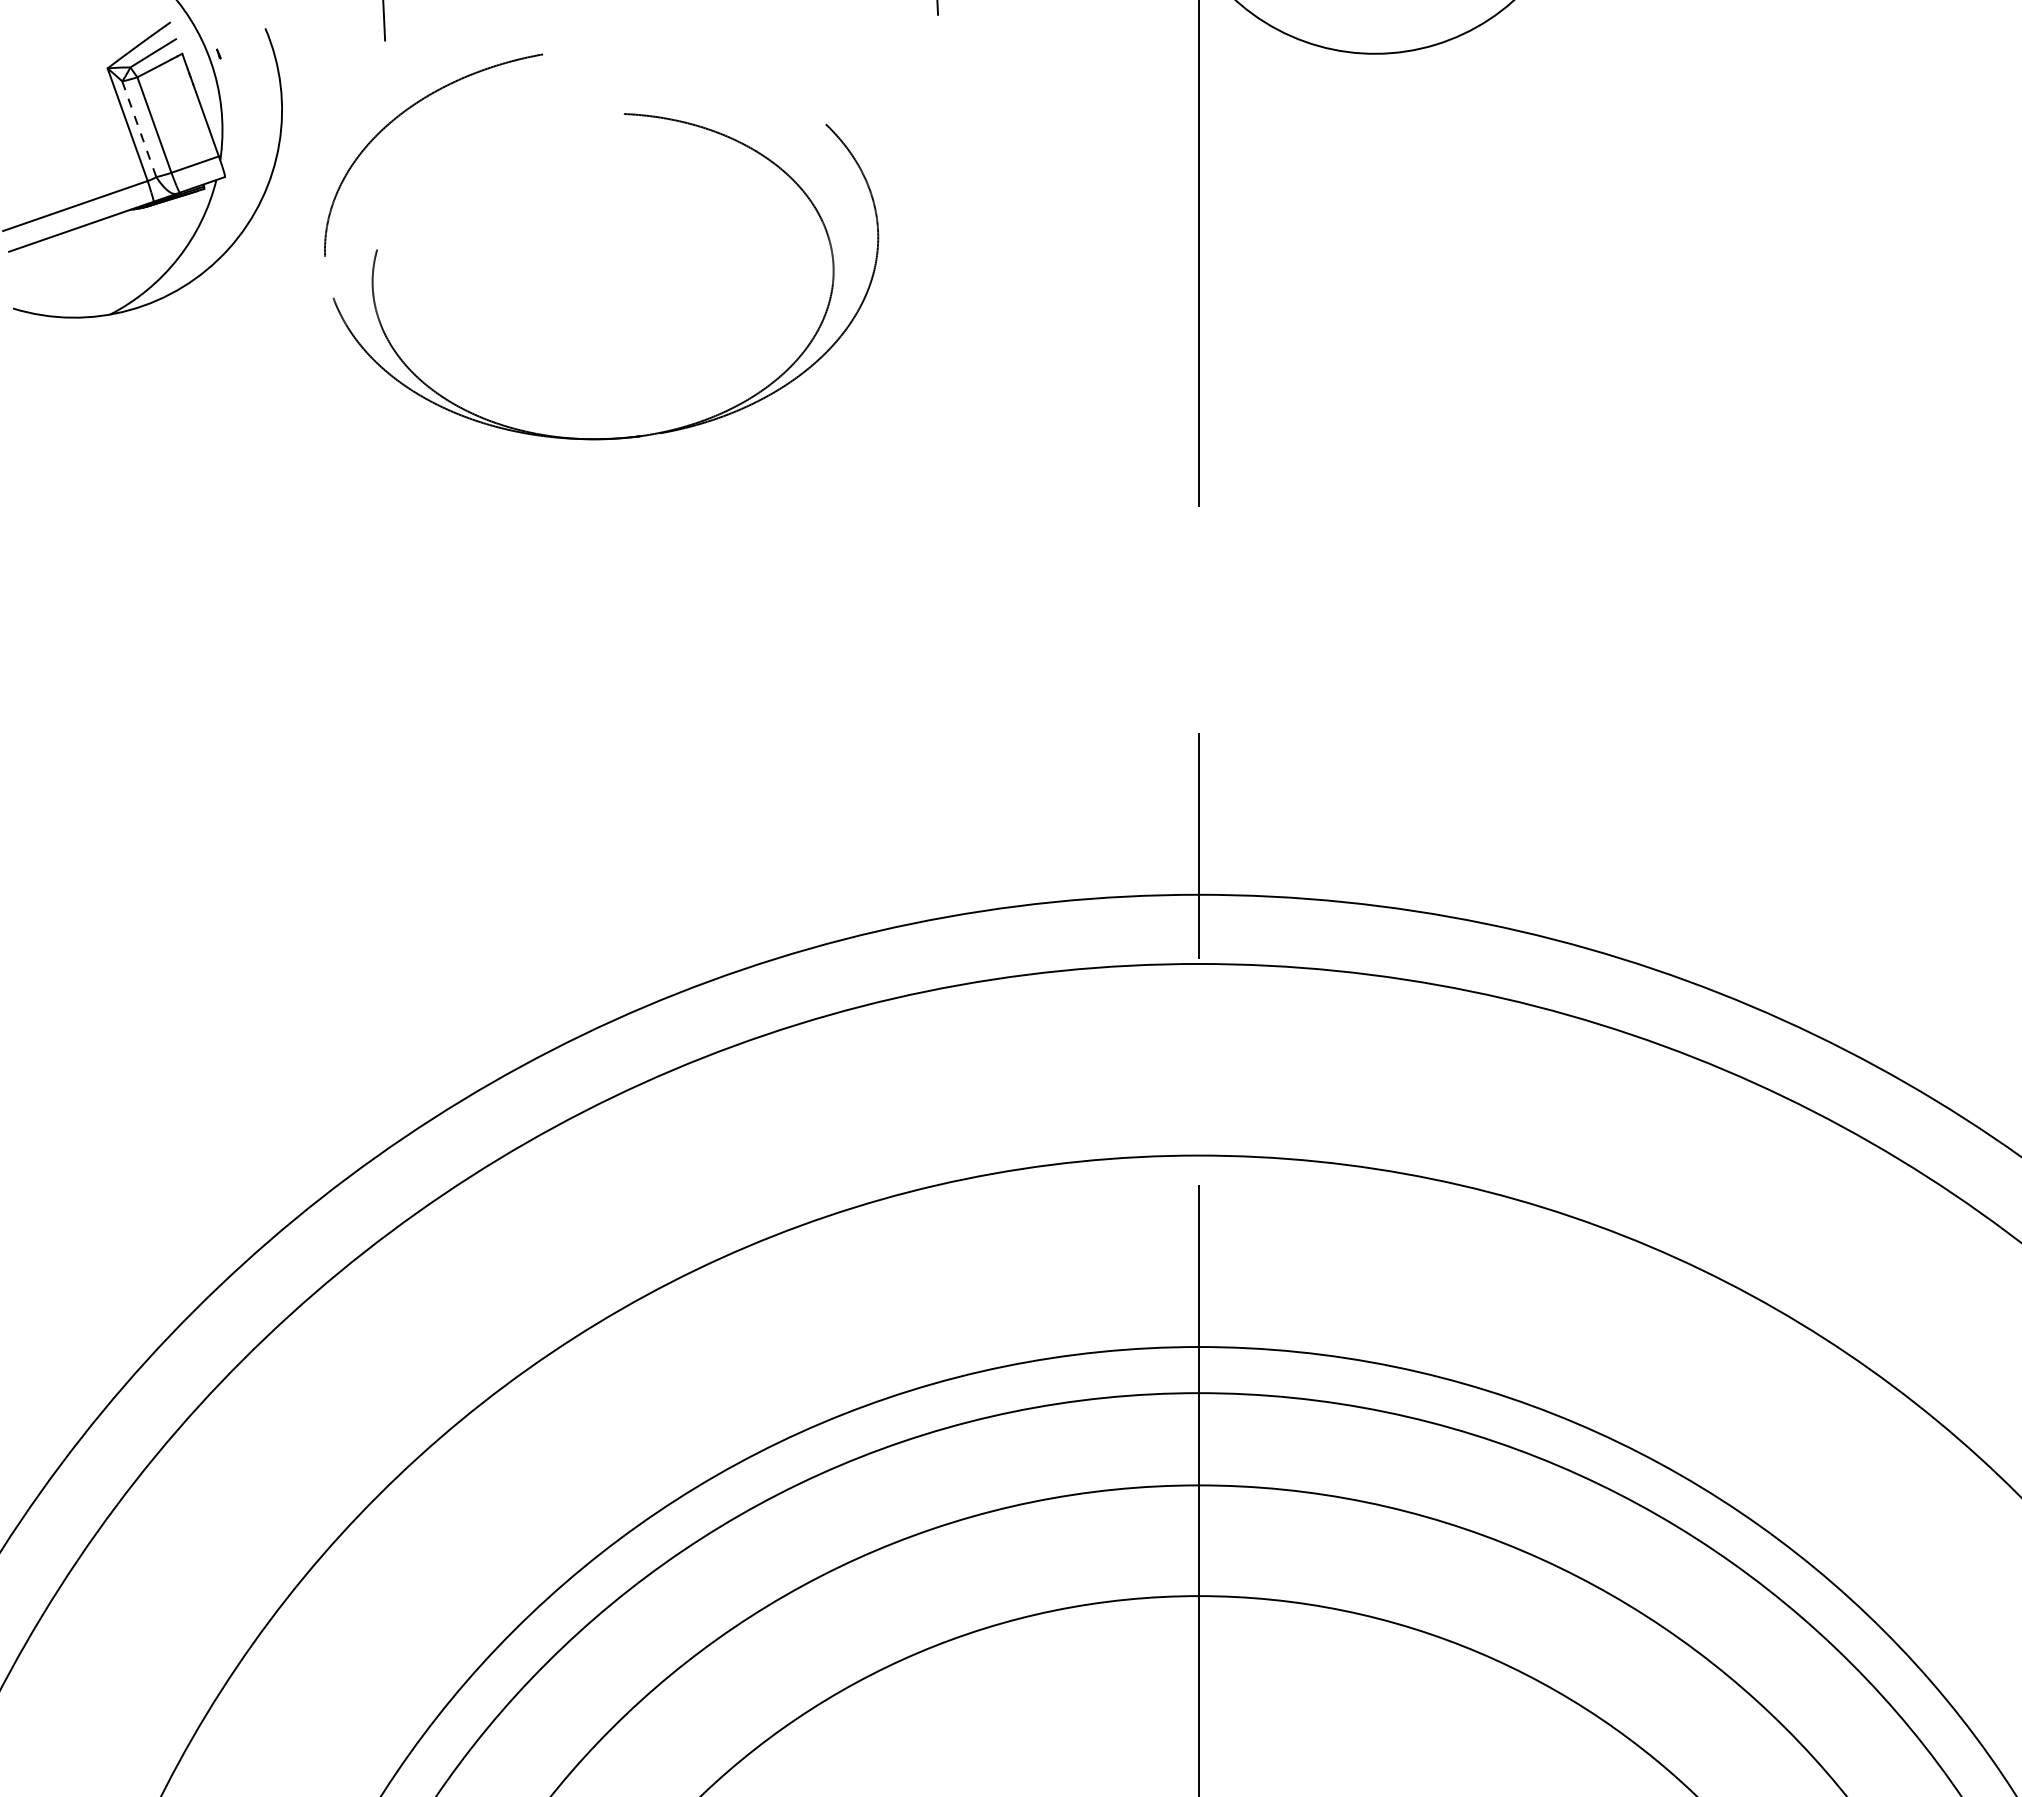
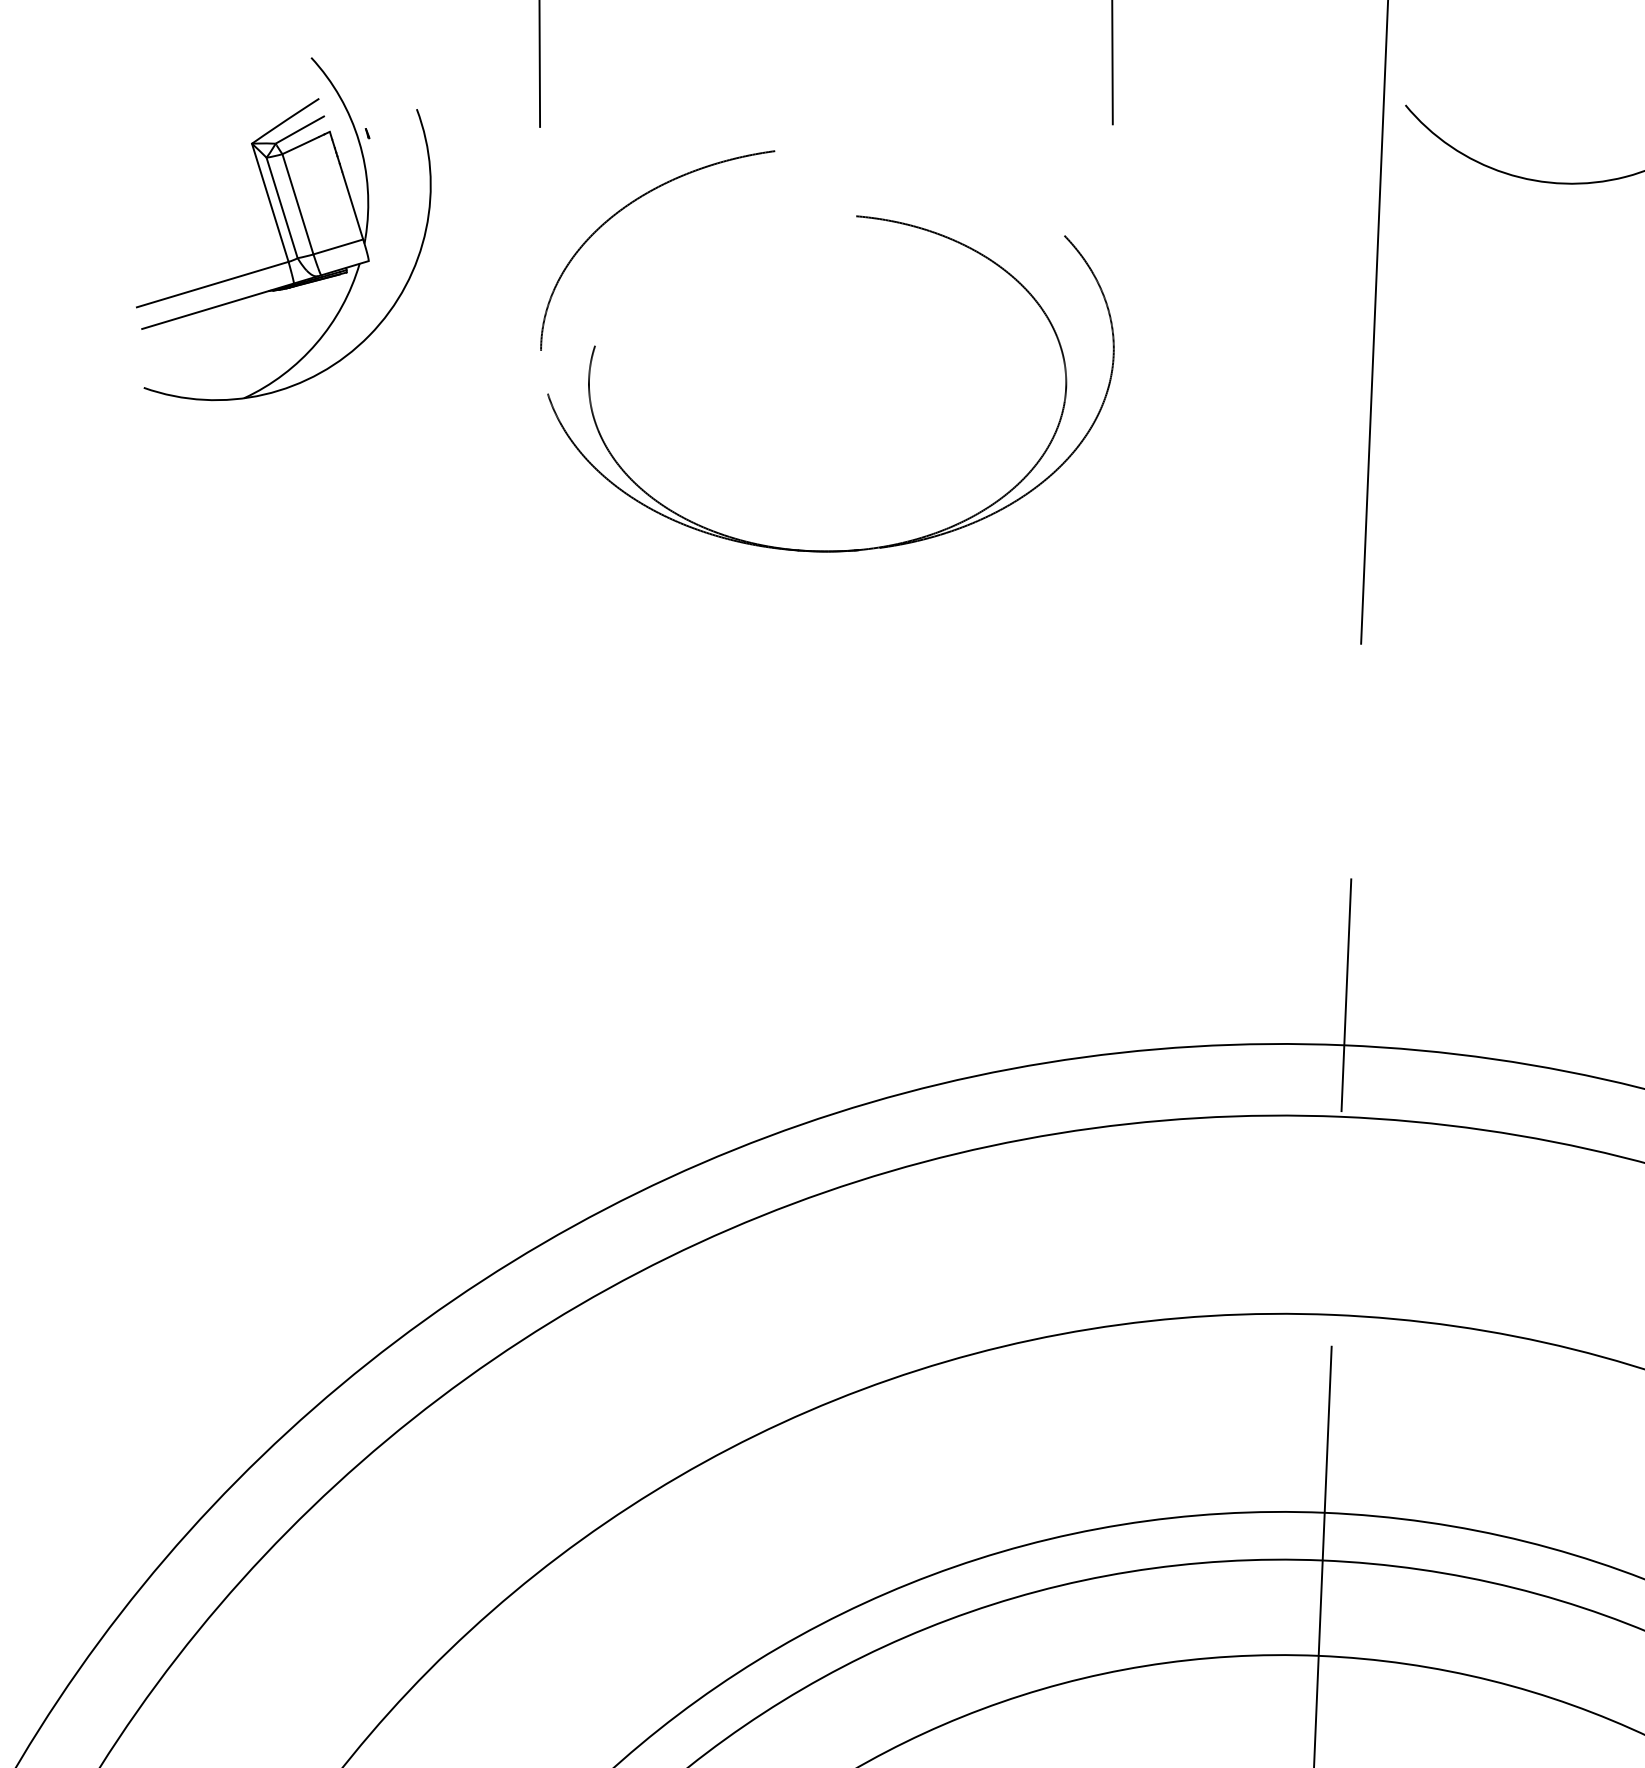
part: (627, 115) -> (859, 217), moved
line: (139, 129) -> (282, 208), dashed -> solid

